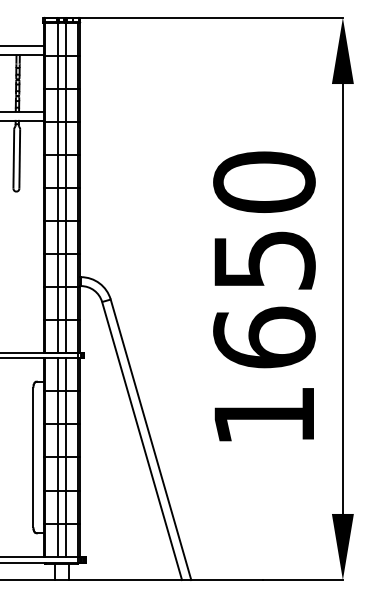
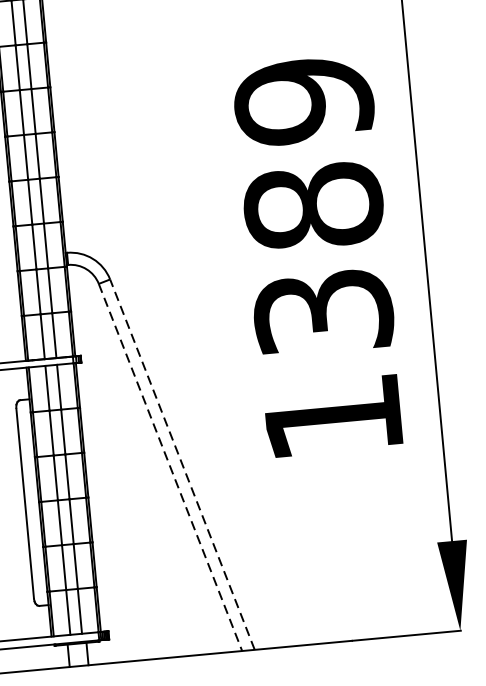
text: (264, 259) -> (313, 205), 1650 -> 1389
line: (151, 439) -> (183, 464), solid -> dashed
line: (142, 441) -> (171, 468), solid -> dashed

